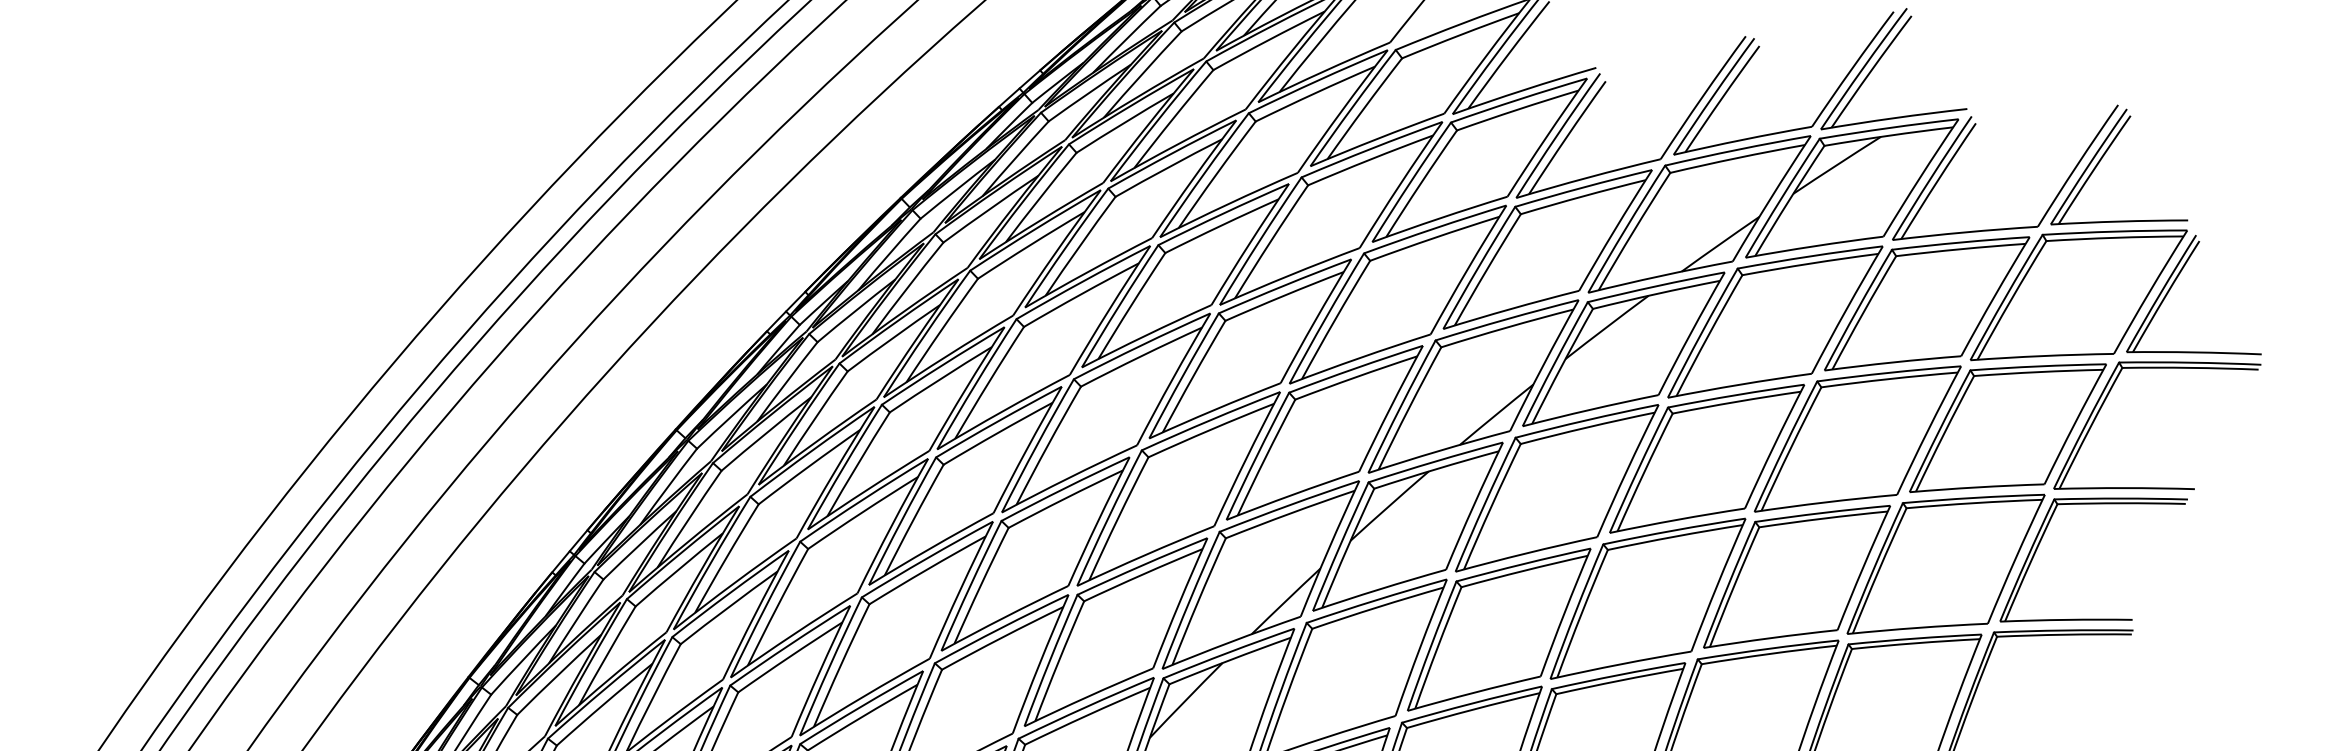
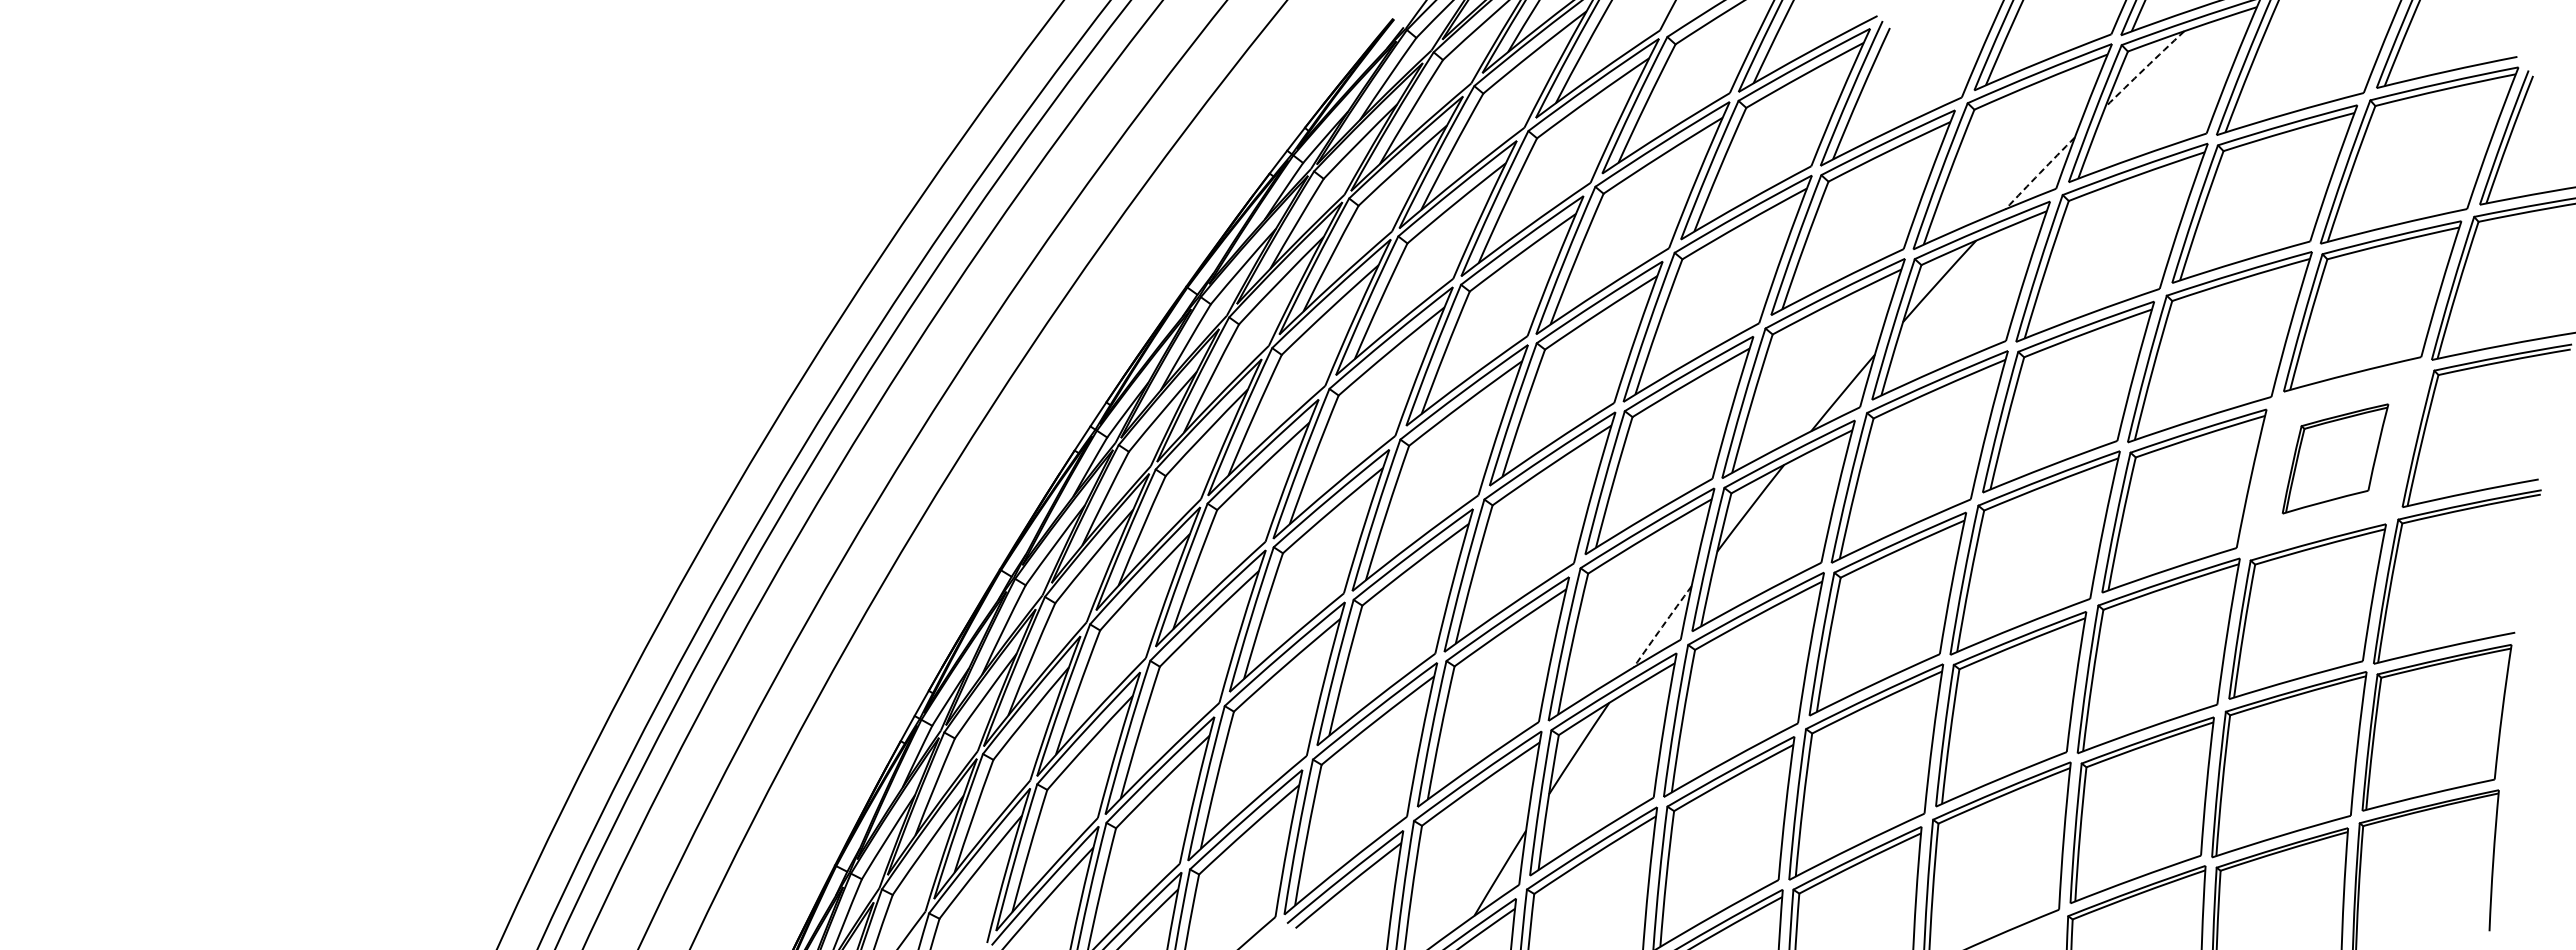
arc: (1836, 164) -> (2144, 68), solid -> dashed
arc: (1720, 244) -> (2040, 173), solid -> dashed
part: (1946, 563) -> (2335, 458), size x0.6
arc: (1285, 601) -> (1662, 626), solid -> dashed

